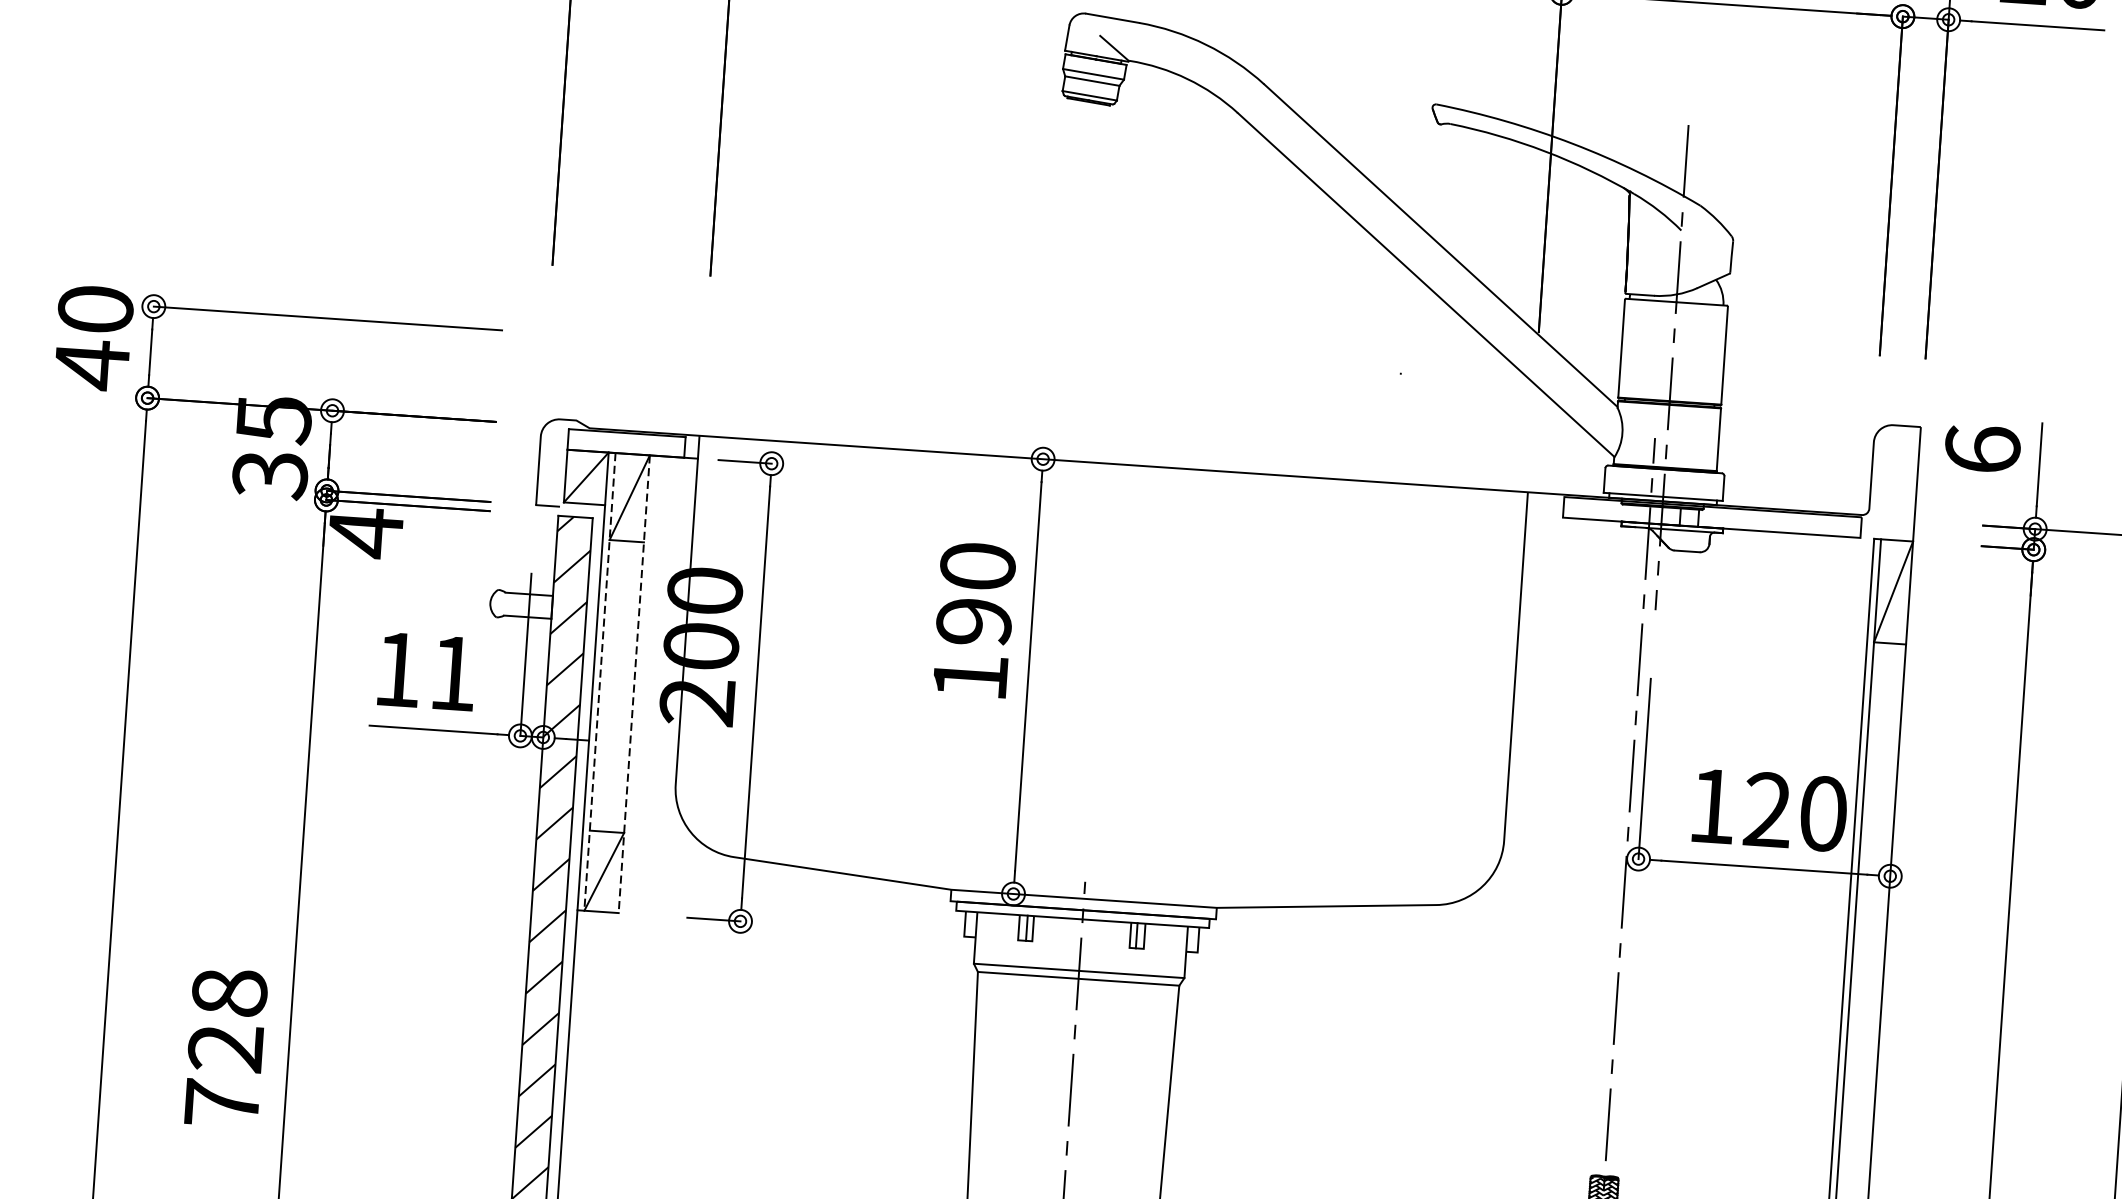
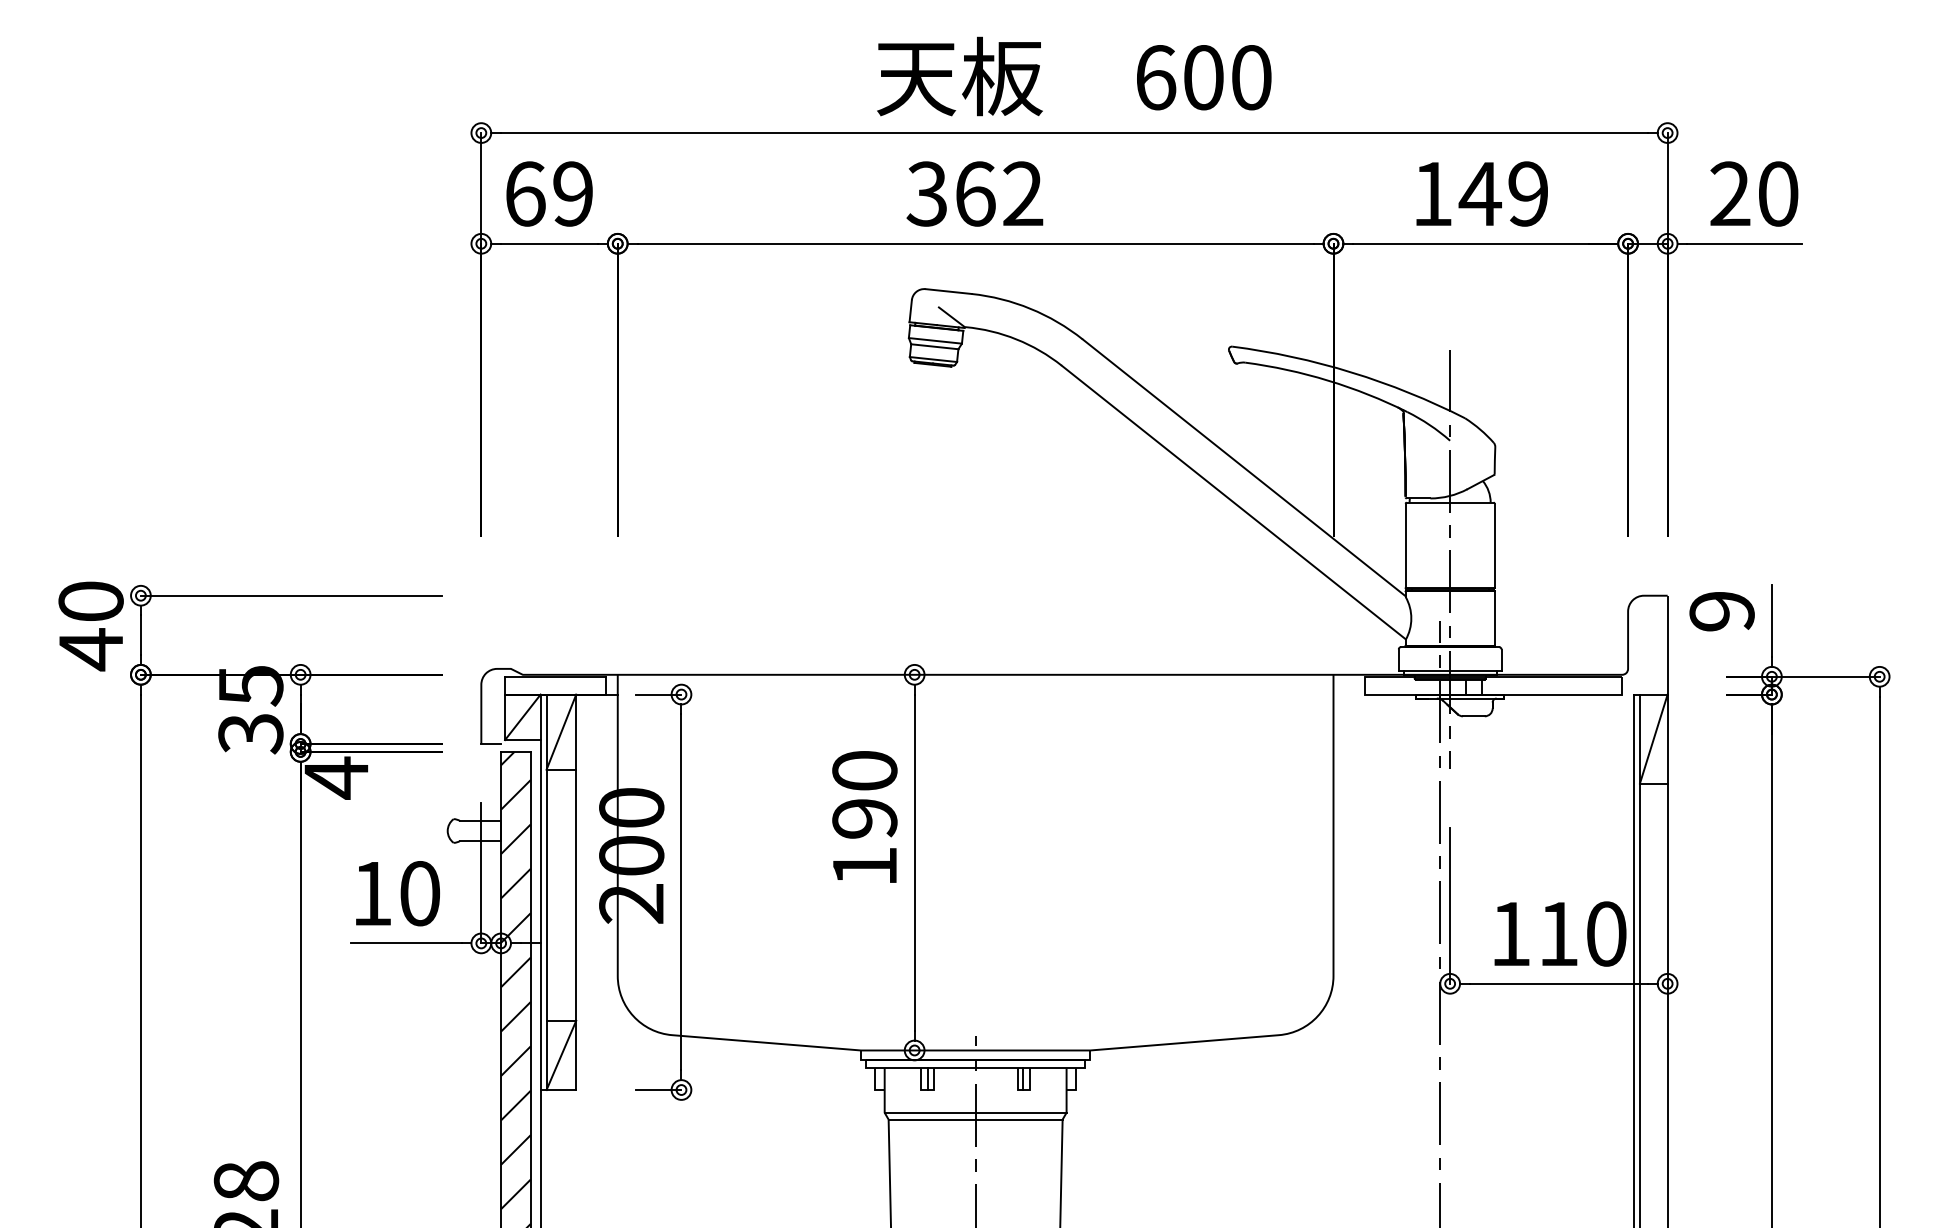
text: (1981, 449) -> (1721, 611), 6 -> 9
text: (453, 673) -> (420, 893), 11 -> 10
line: (599, 682) -> (546, 892), dashed -> solid
line: (634, 684) -> (576, 892), dashed -> solid
text: (1767, 809) -> (1558, 933), 120 -> 110

